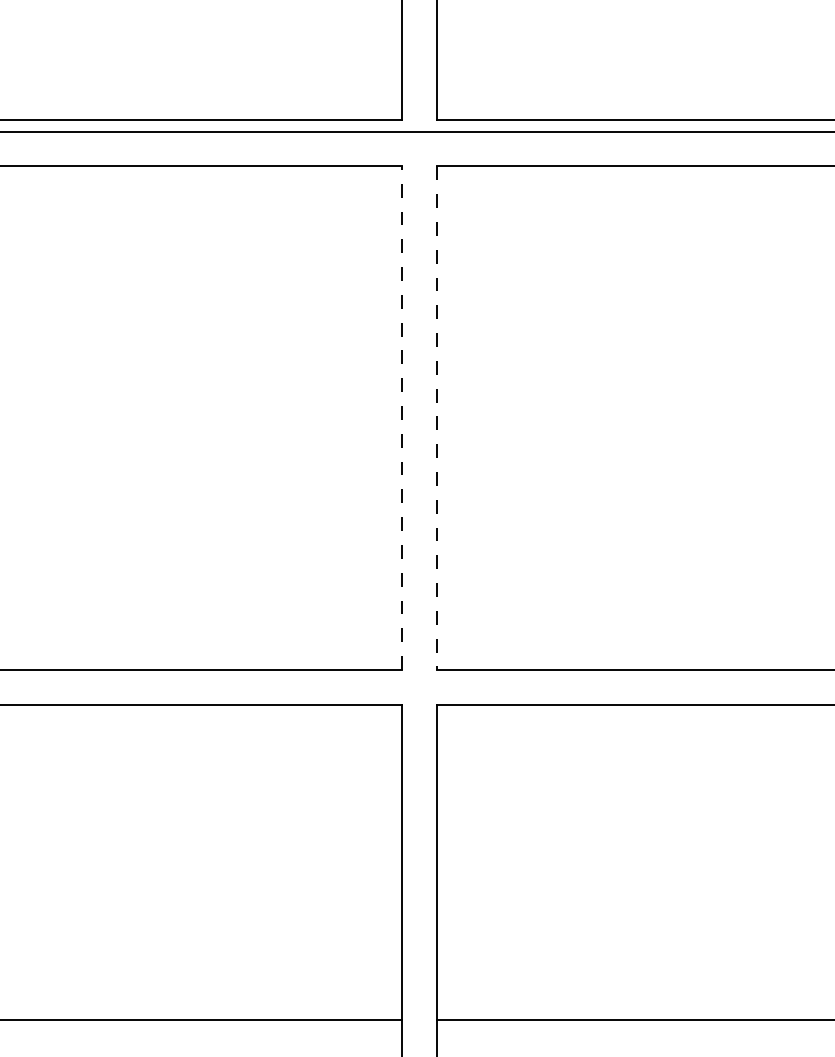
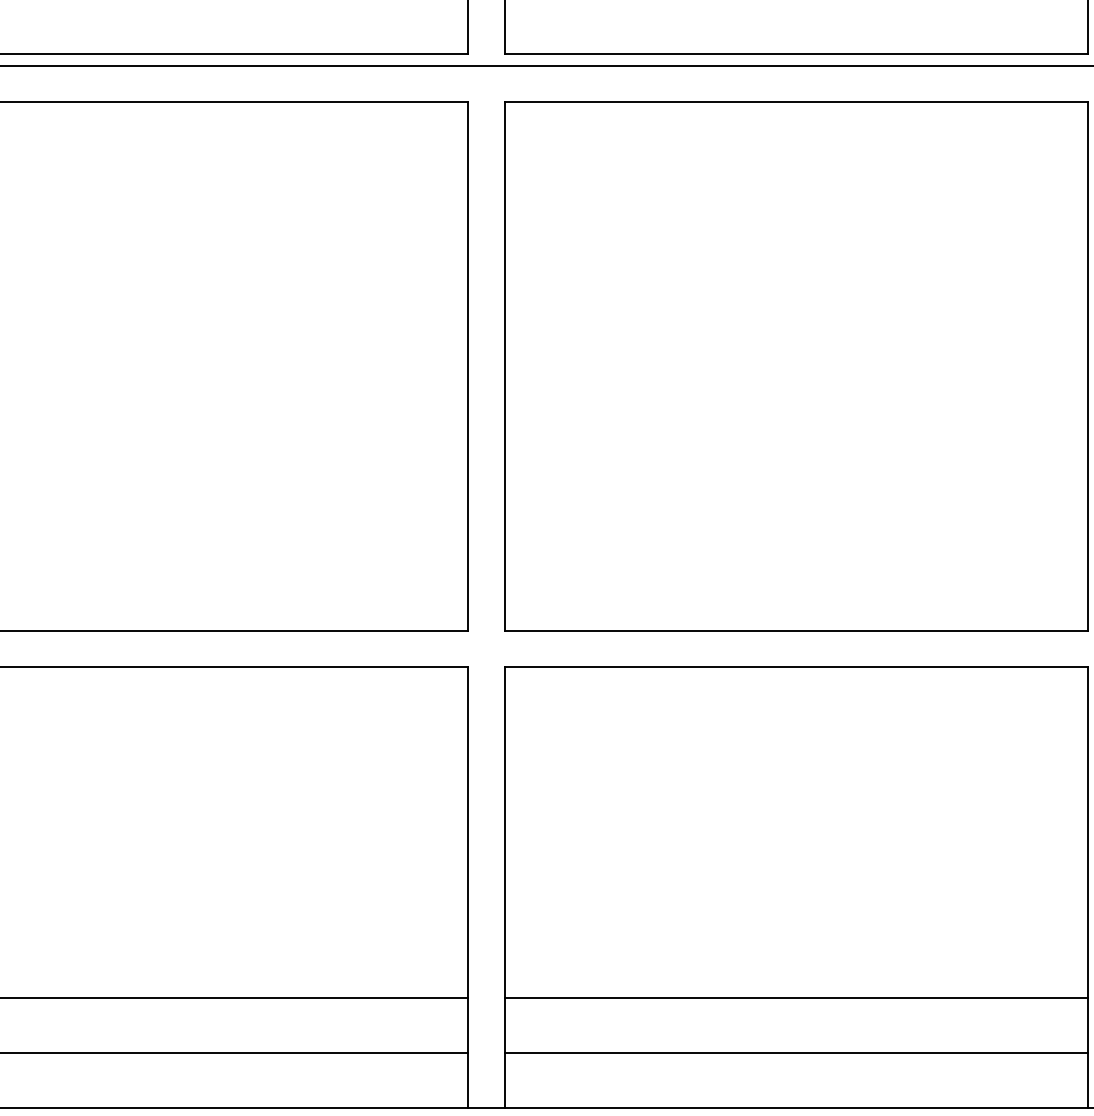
line: (402, 418) -> (468, 366), dashed -> solid
line: (436, 418) -> (504, 367), dashed -> solid

